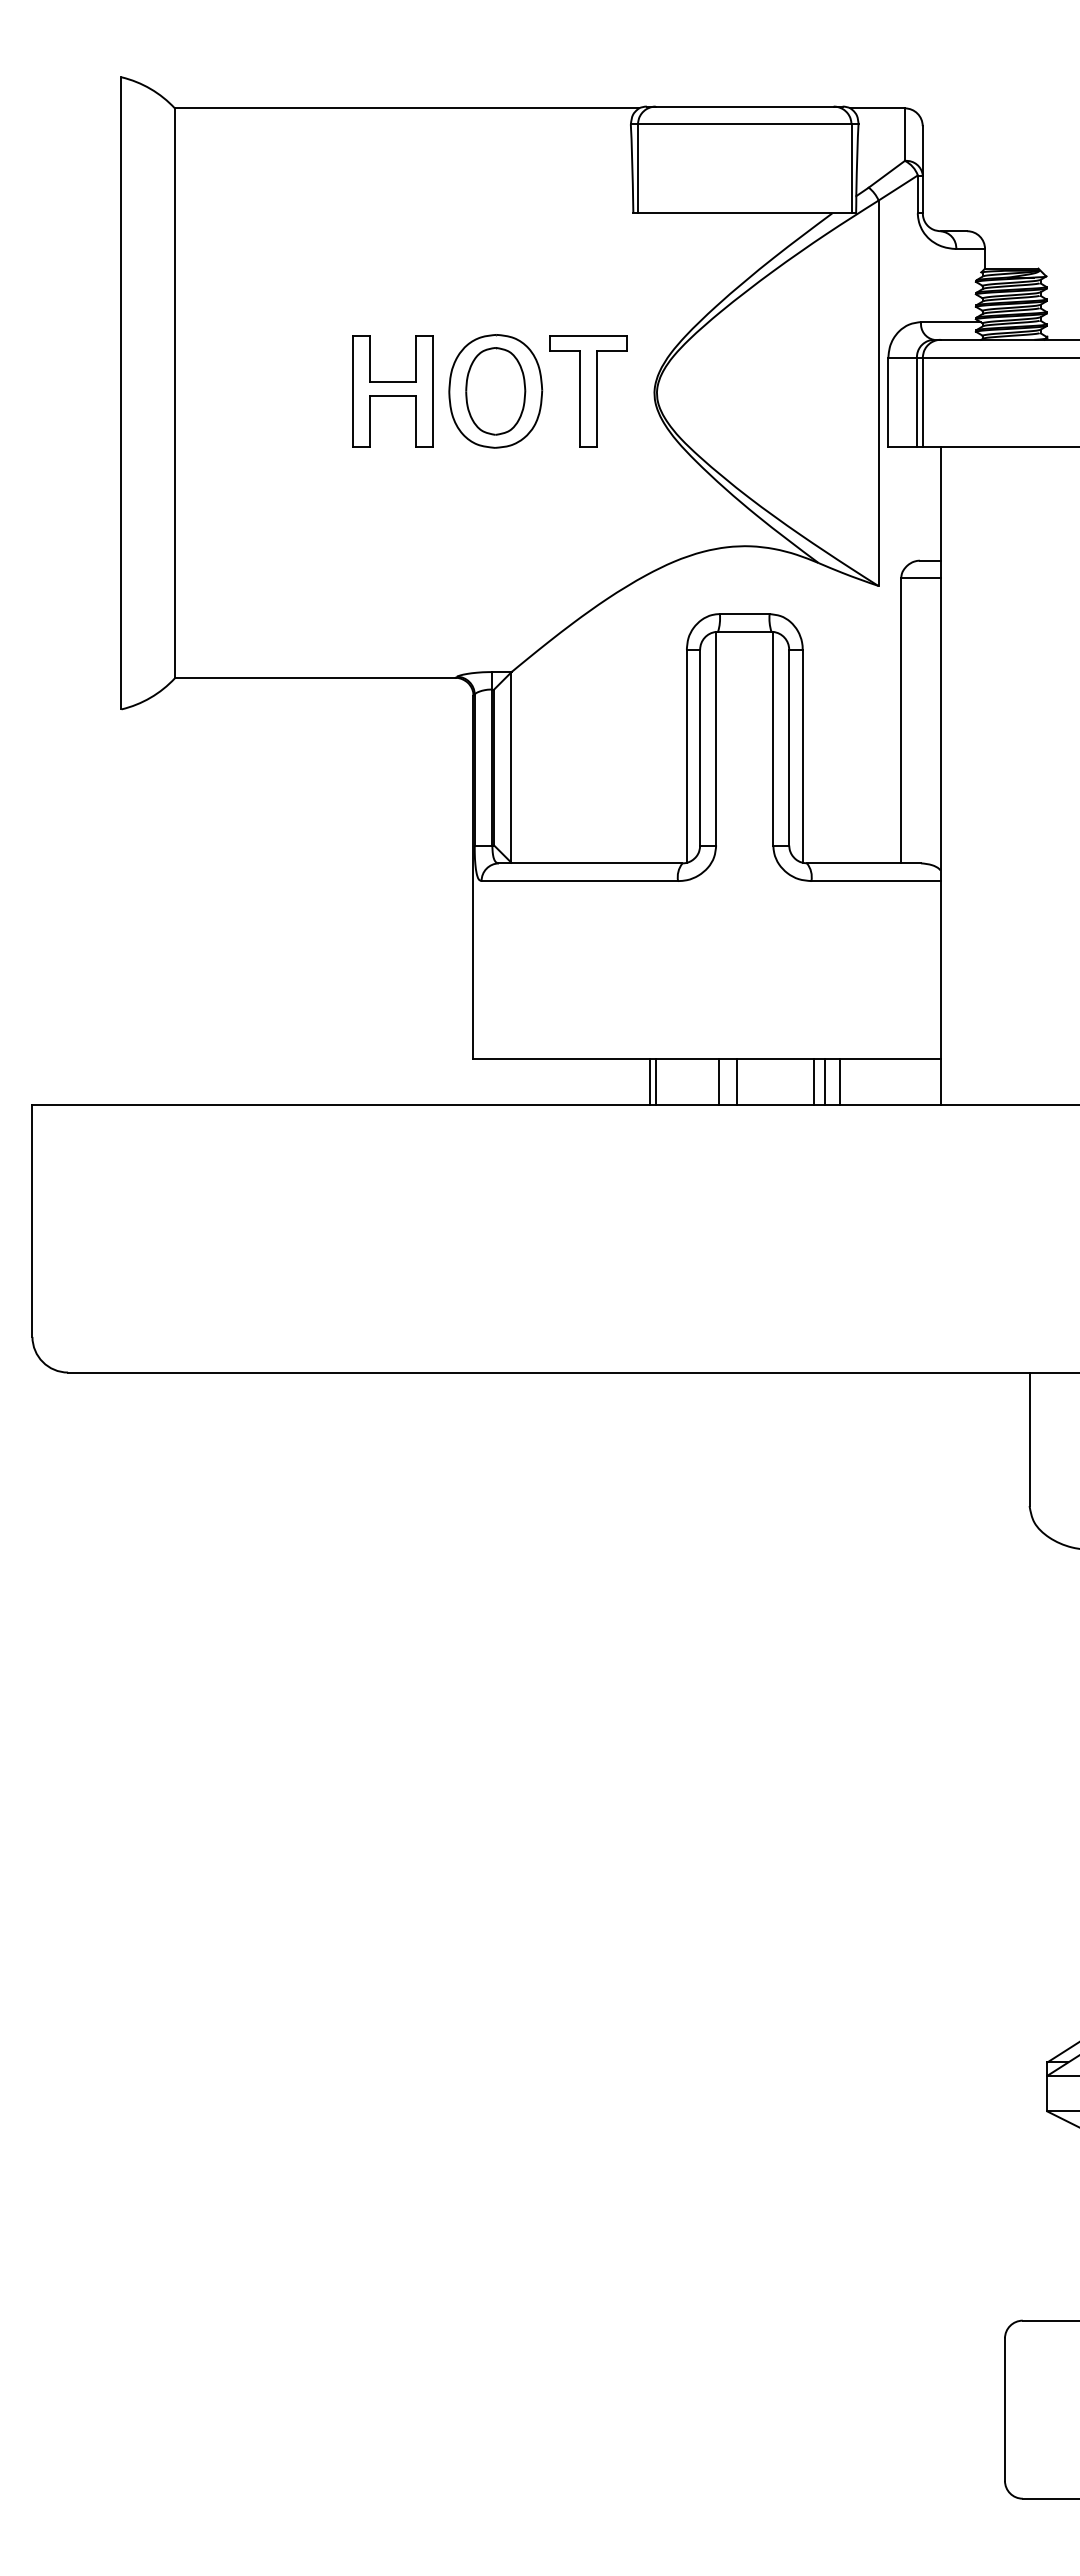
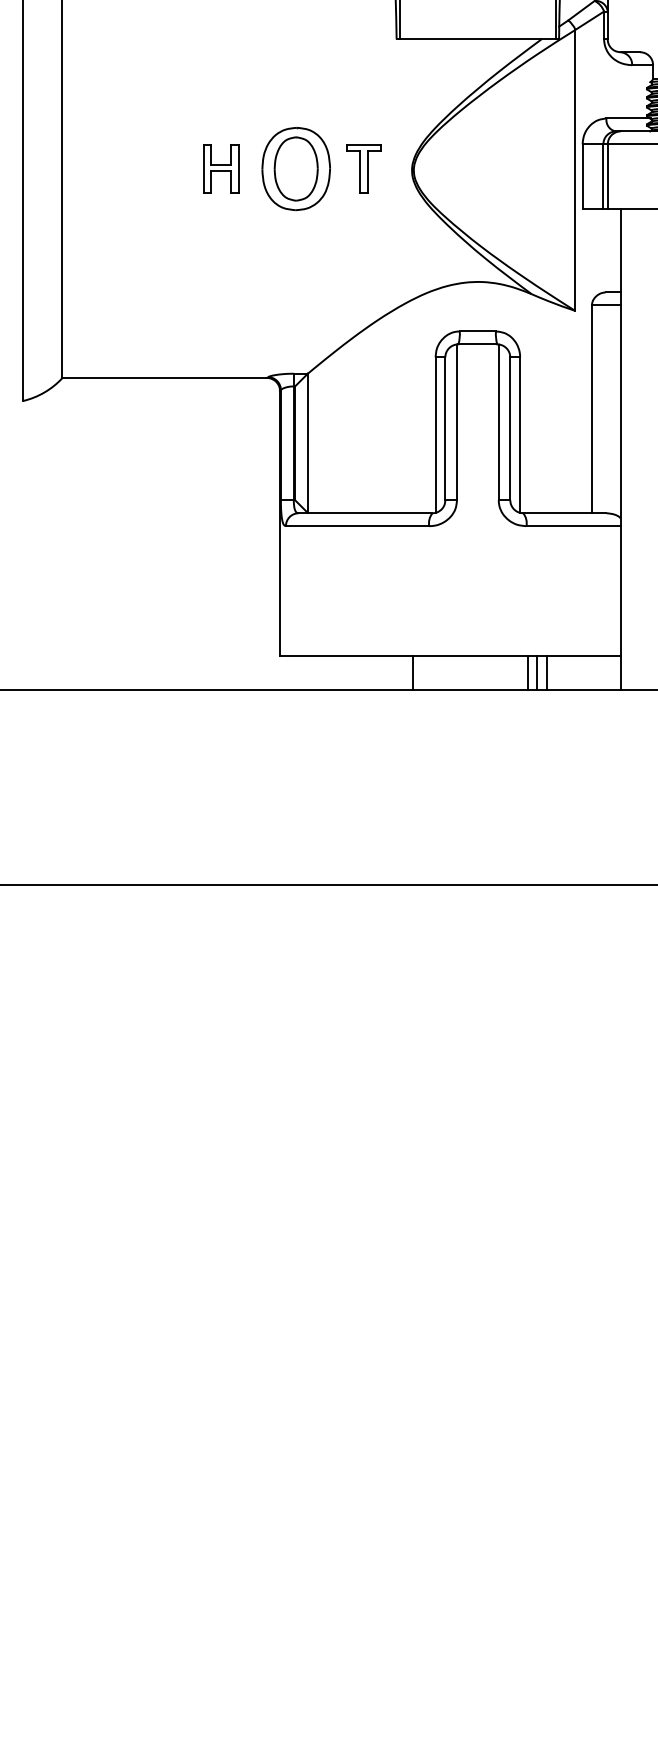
part: (392, 391) -> (220, 169), size x0.6
part: (588, 391) -> (363, 169), size x0.6
line: (649, 1082) -> (408, 673), removed
line: (718, 1082) -> (458, 673), removed
line: (736, 1082) -> (471, 673), removed

